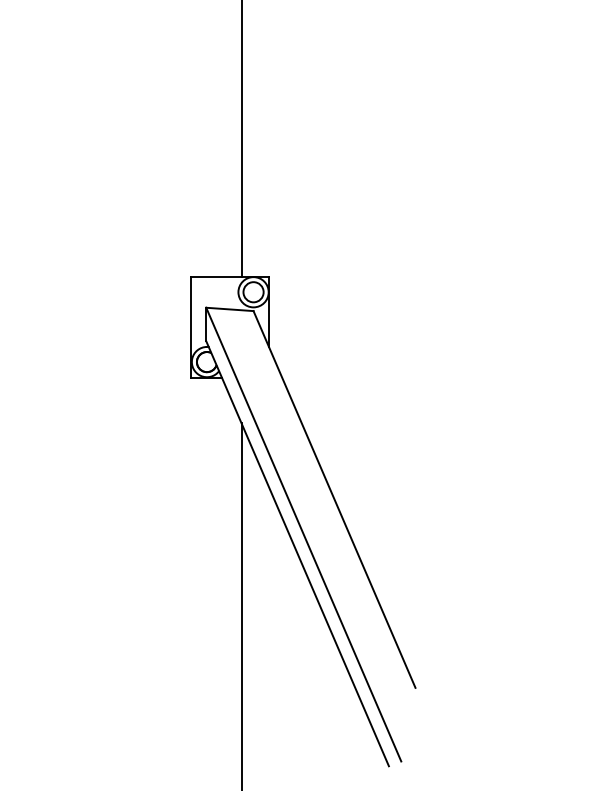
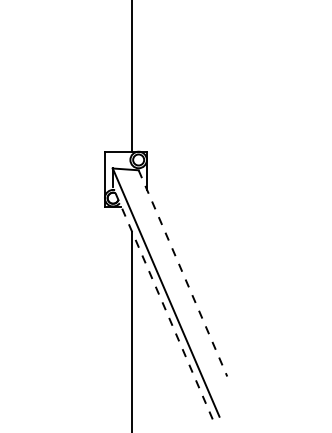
line: (335, 499) -> (183, 273), solid -> dashed
line: (297, 554) -> (162, 303), solid -> dashed

